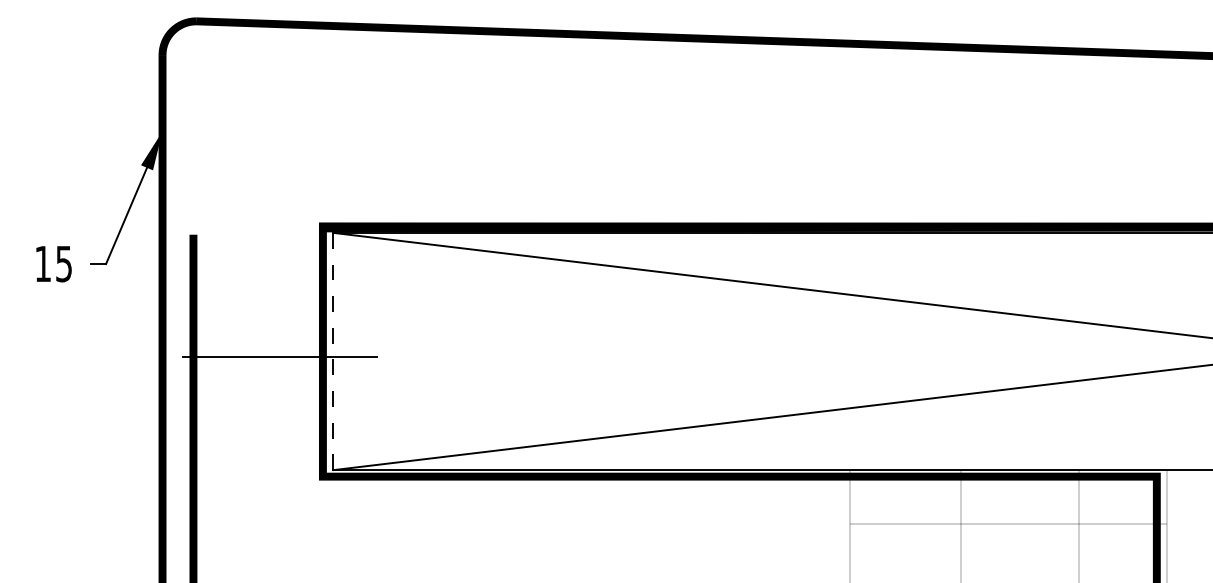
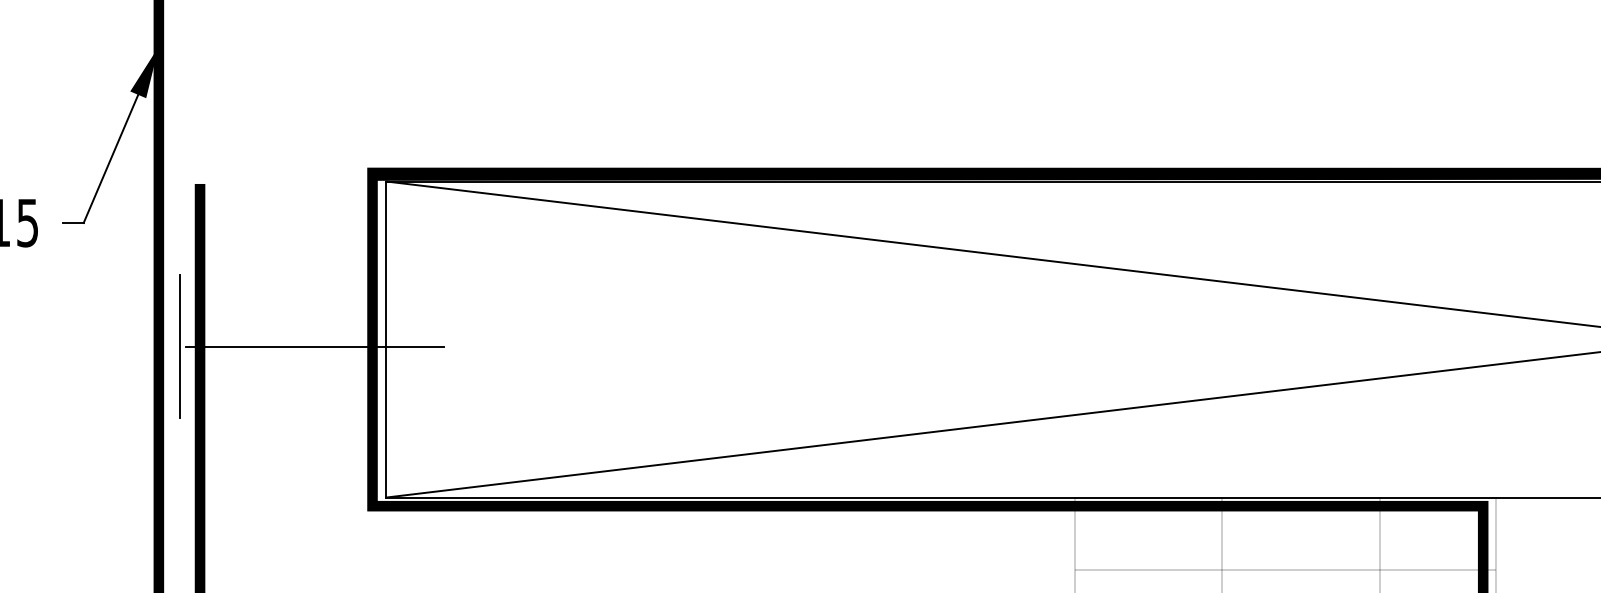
line: (333, 351) -> (386, 339), dashed -> solid
line: (178, 356) -> (180, 346), added

